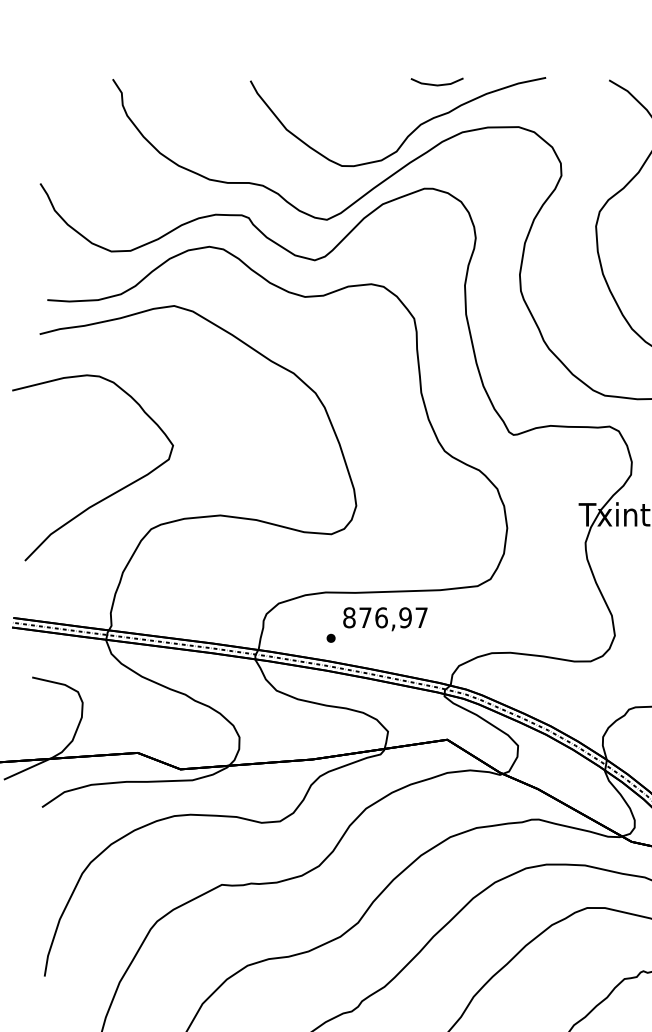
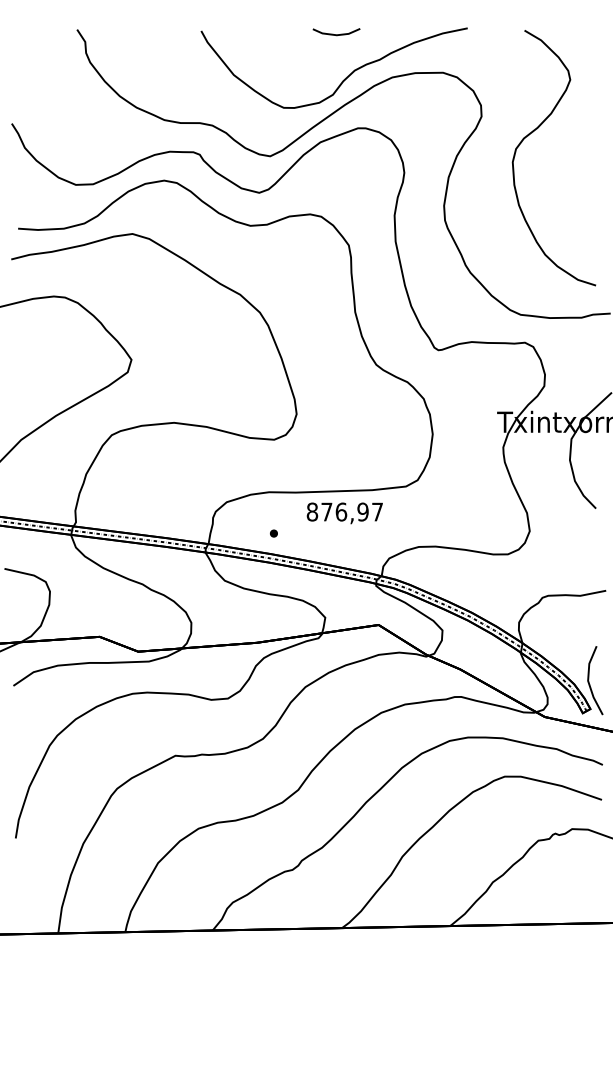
line: (437, 84) -> (336, 34), moved
text: (384, 619) -> (344, 513), moved

